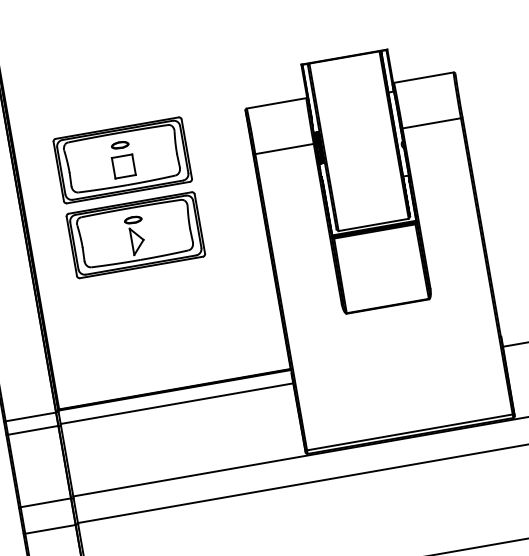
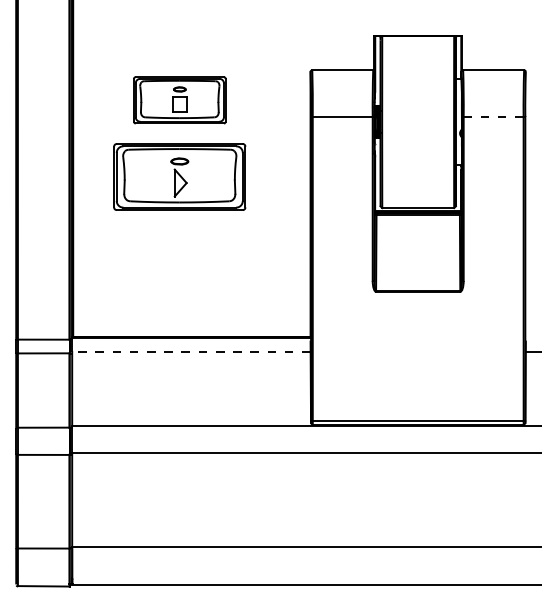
line: (431, 123) -> (493, 117), solid -> dashed
part: (122, 160) -> (179, 100), size x0.7
line: (176, 403) -> (190, 351), solid -> dashed

